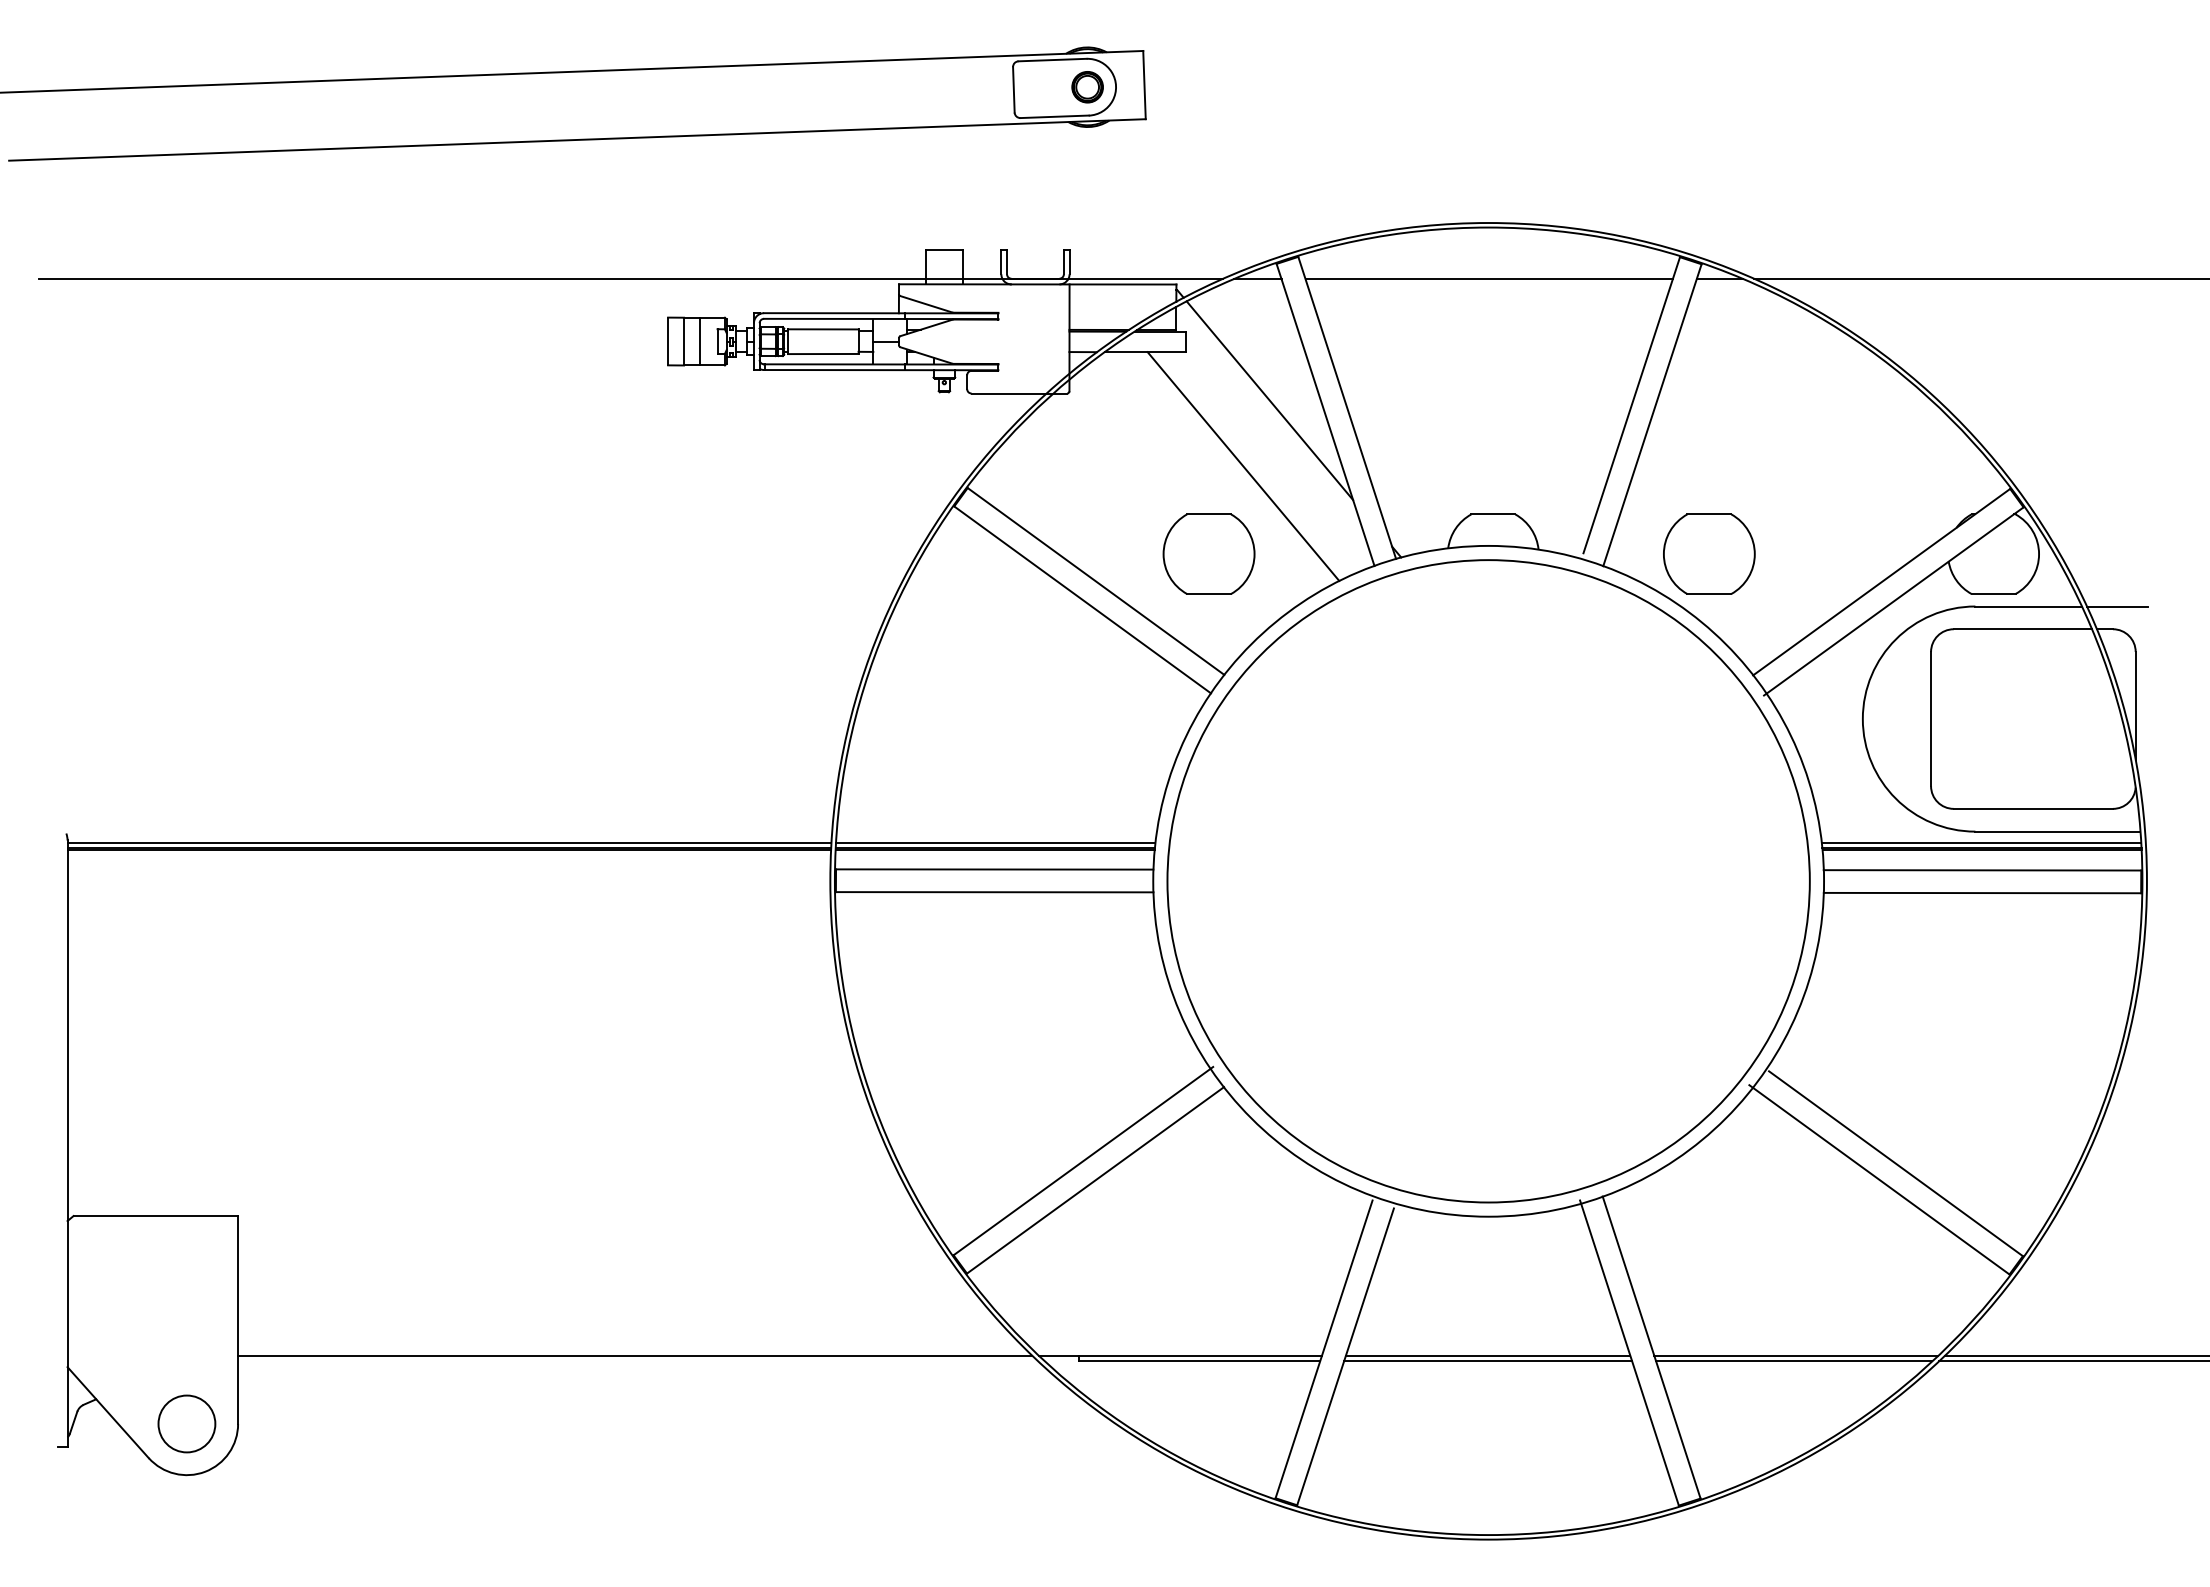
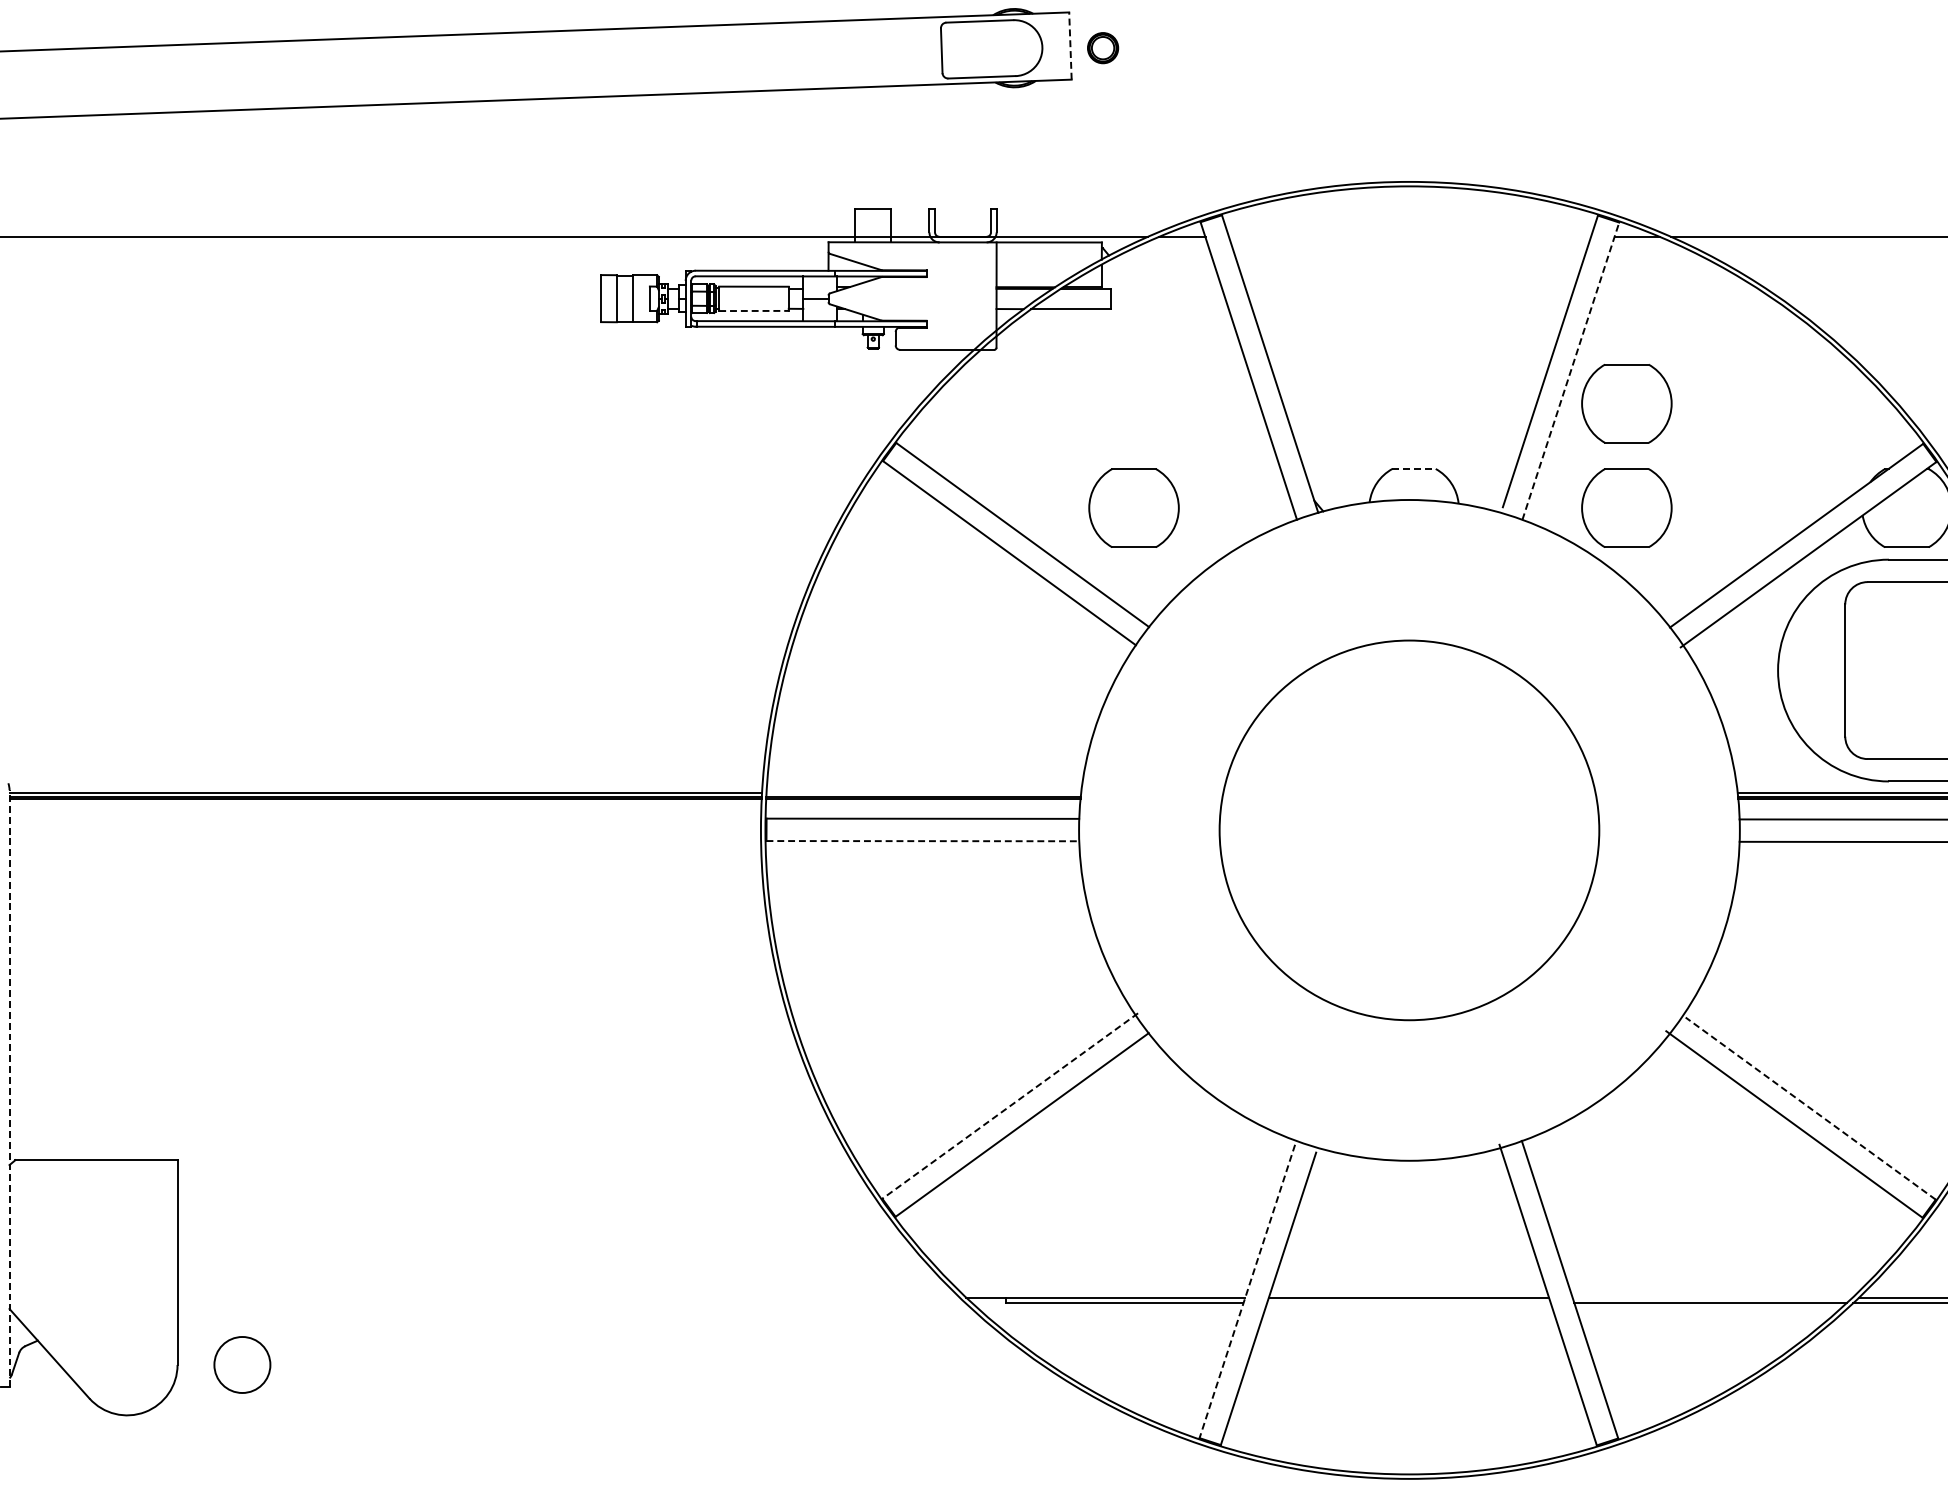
line: (1144, 84) -> (1070, 45), solid -> dashed
part: (1087, 87) -> (1102, 48), moved
line: (1488, 279) -> (1409, 237), removed
line: (823, 354) -> (754, 311), solid -> dashed
line: (1269, 400) -> (1193, 356), removed
line: (1652, 415) -> (1570, 371), solid -> dashed
part: (1709, 447) -> (1627, 403), added
line: (1243, 466) -> (1167, 421), removed
line: (1493, 514) -> (1414, 469), solid -> dashed
line: (995, 843) -> (923, 793), removed
circle: (1488, 881) -> (1409, 830), size x0.6
line: (994, 892) -> (922, 841), solid -> dashed
line: (67, 1143) -> (9, 1088), solid -> dashed
line: (1082, 1161) -> (1009, 1106), solid -> dashed
line: (1895, 1163) -> (1810, 1108), solid -> dashed
line: (1324, 1349) -> (1247, 1291), solid -> dashed
line: (635, 1355) -> (569, 1297), removed
line: (1796, 1355) -> (1712, 1297), removed
line: (1488, 1361) -> (1409, 1303), removed
circle: (186, 1423) -> (241, 1364), moved

